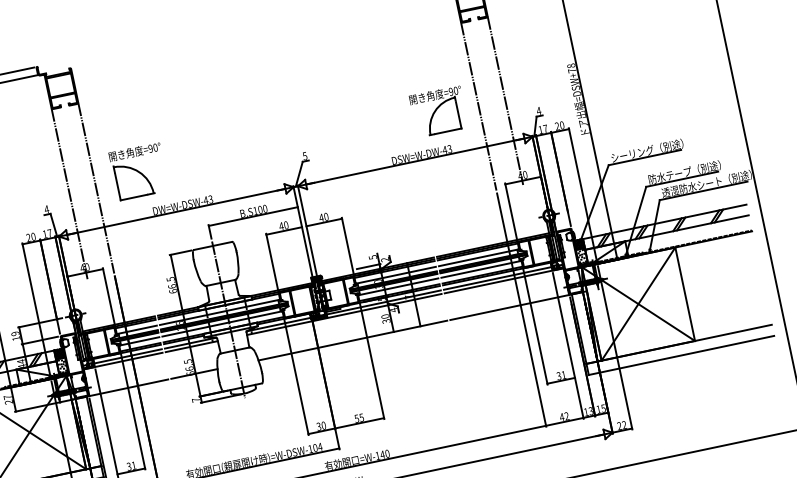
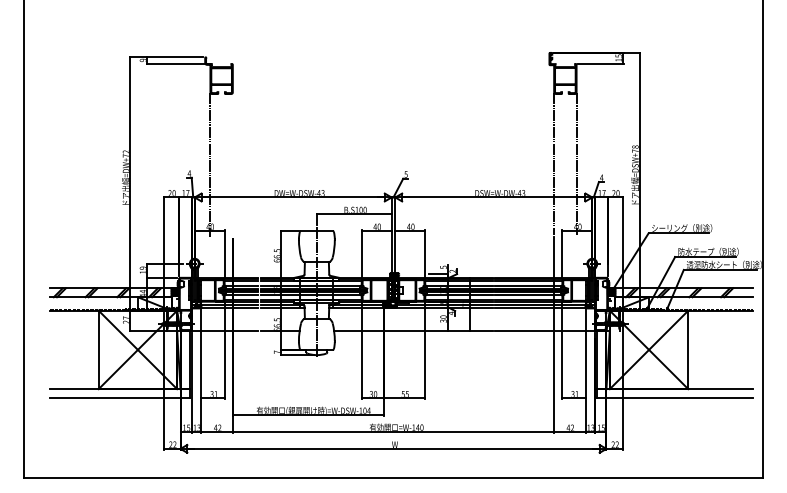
part: (438, 111) -> (520, 161), removed
part: (138, 171) -> (269, 158), removed
line: (95, 187) -> (232, 164), removed

